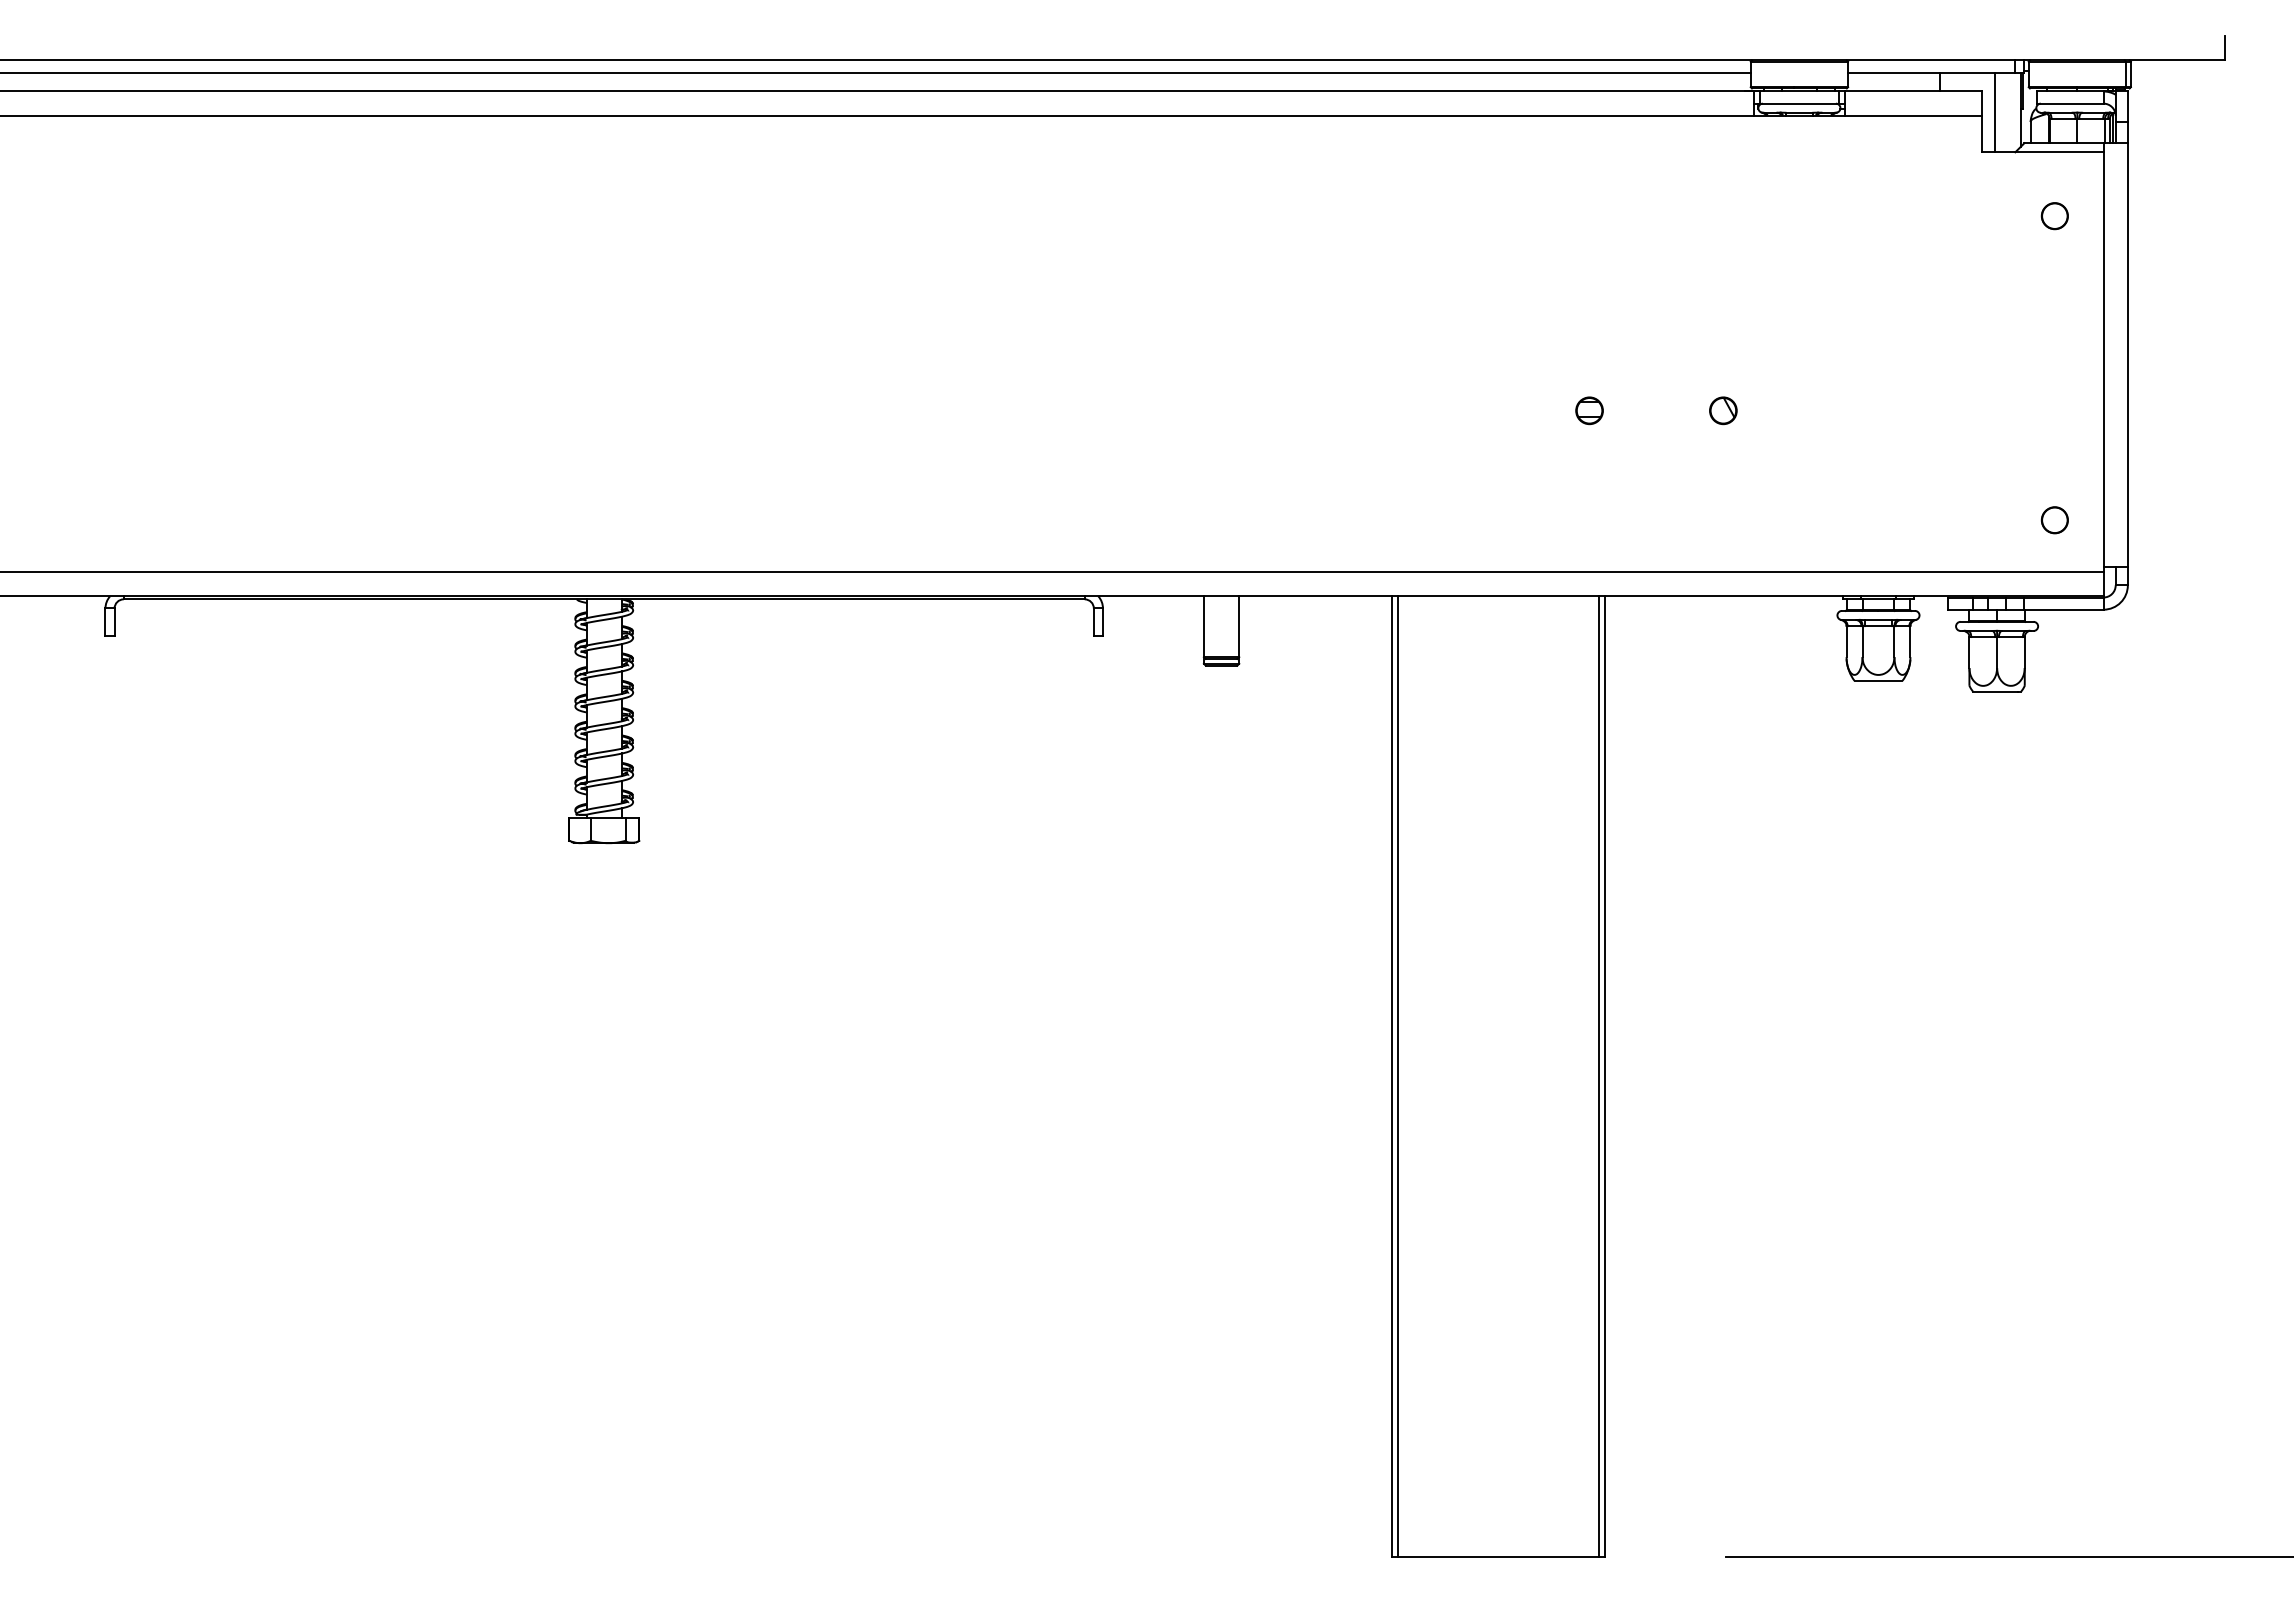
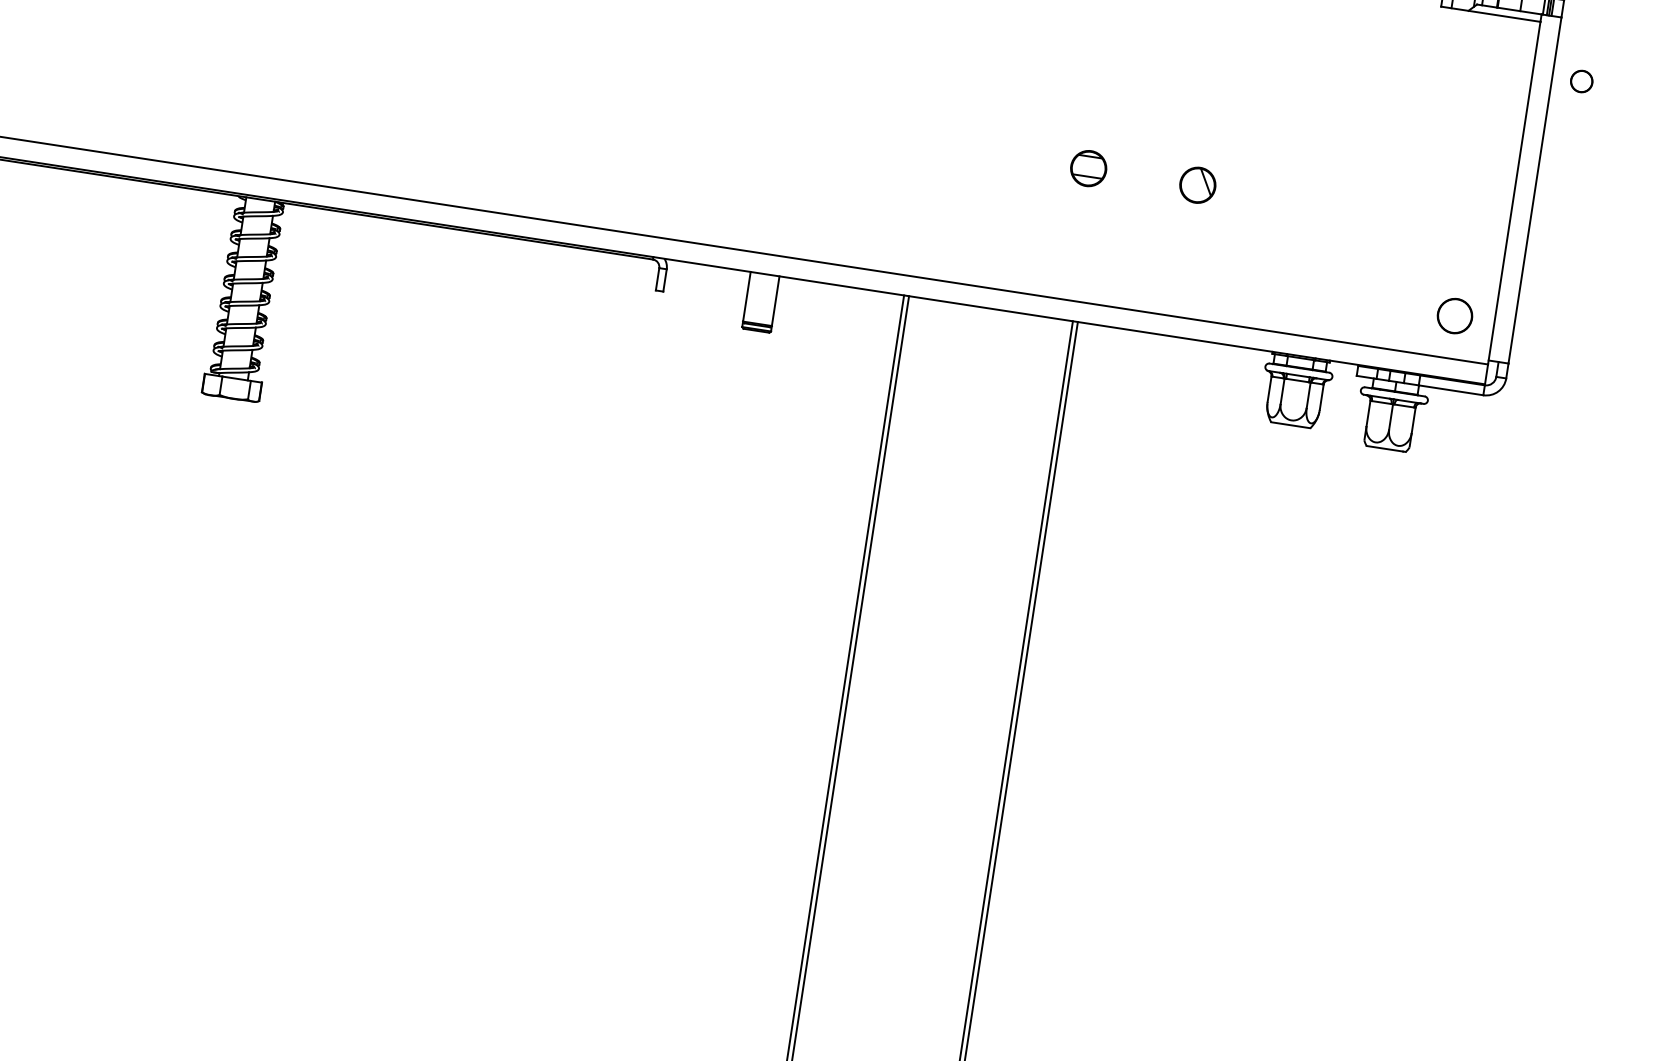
circle: (2054, 216) -> (1581, 81), moved
part: (1589, 410) -> (1088, 168), size x1.6
part: (1723, 410) -> (1198, 185), size x1.6
circle: (2054, 520) -> (1454, 316), size x1.6

